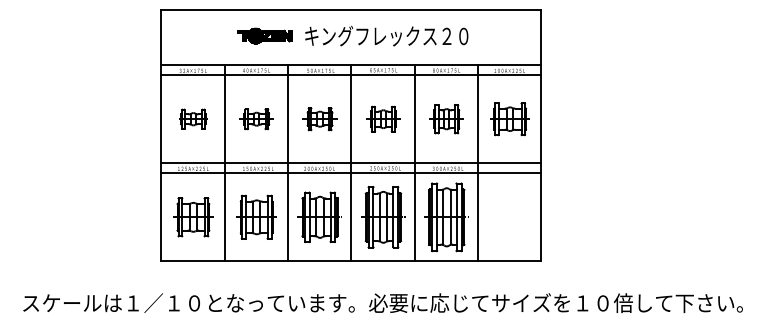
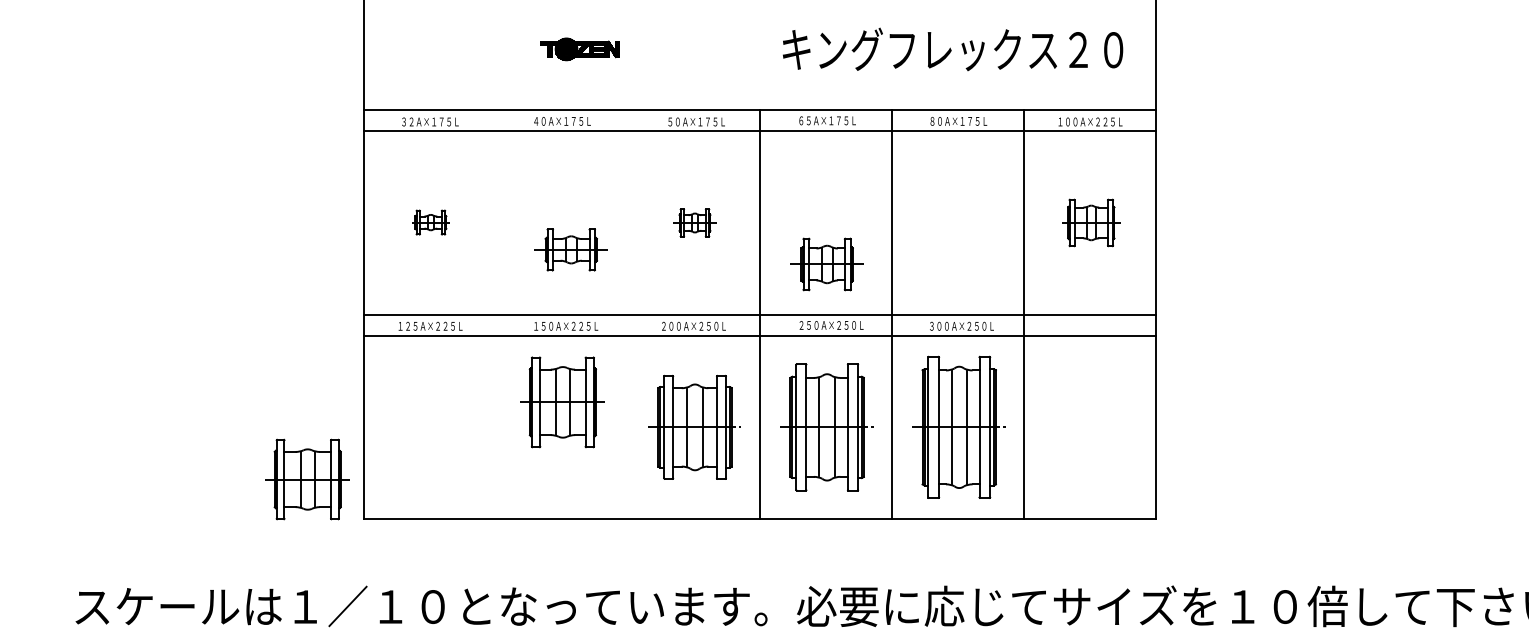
part: (264, 35) -> (579, 48), size x0.7
text: (386, 35) -> (952, 48), moved
part: (193, 118) -> (430, 221), size x0.6
part: (383, 118) -> (827, 262), moved
part: (256, 119) -> (570, 250), moved
part: (319, 119) -> (693, 223), size x0.6
part: (446, 119) -> (958, 223), removed
part: (509, 119) -> (1090, 223), size x0.7
line: (224, 163) -> (495, 315), removed
line: (287, 163) -> (627, 315), removed
part: (256, 216) -> (562, 400), moved
part: (193, 217) -> (307, 479), moved

